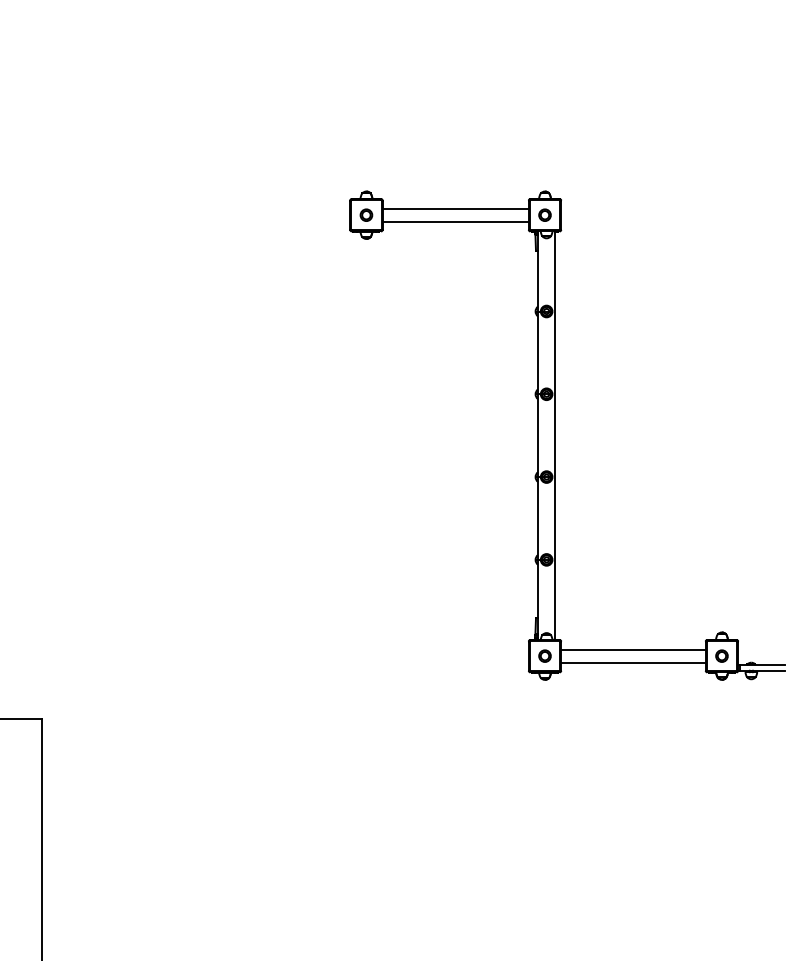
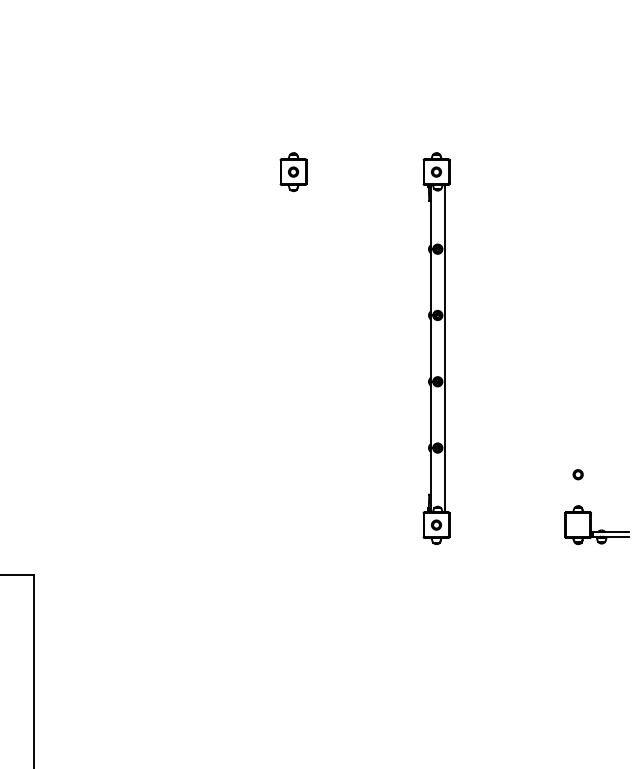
line: (455, 208) -> (364, 166), removed
line: (455, 221) -> (364, 177), removed
line: (633, 649) -> (507, 519), removed
part: (721, 655) -> (577, 474), moved
line: (633, 662) -> (507, 530), removed

